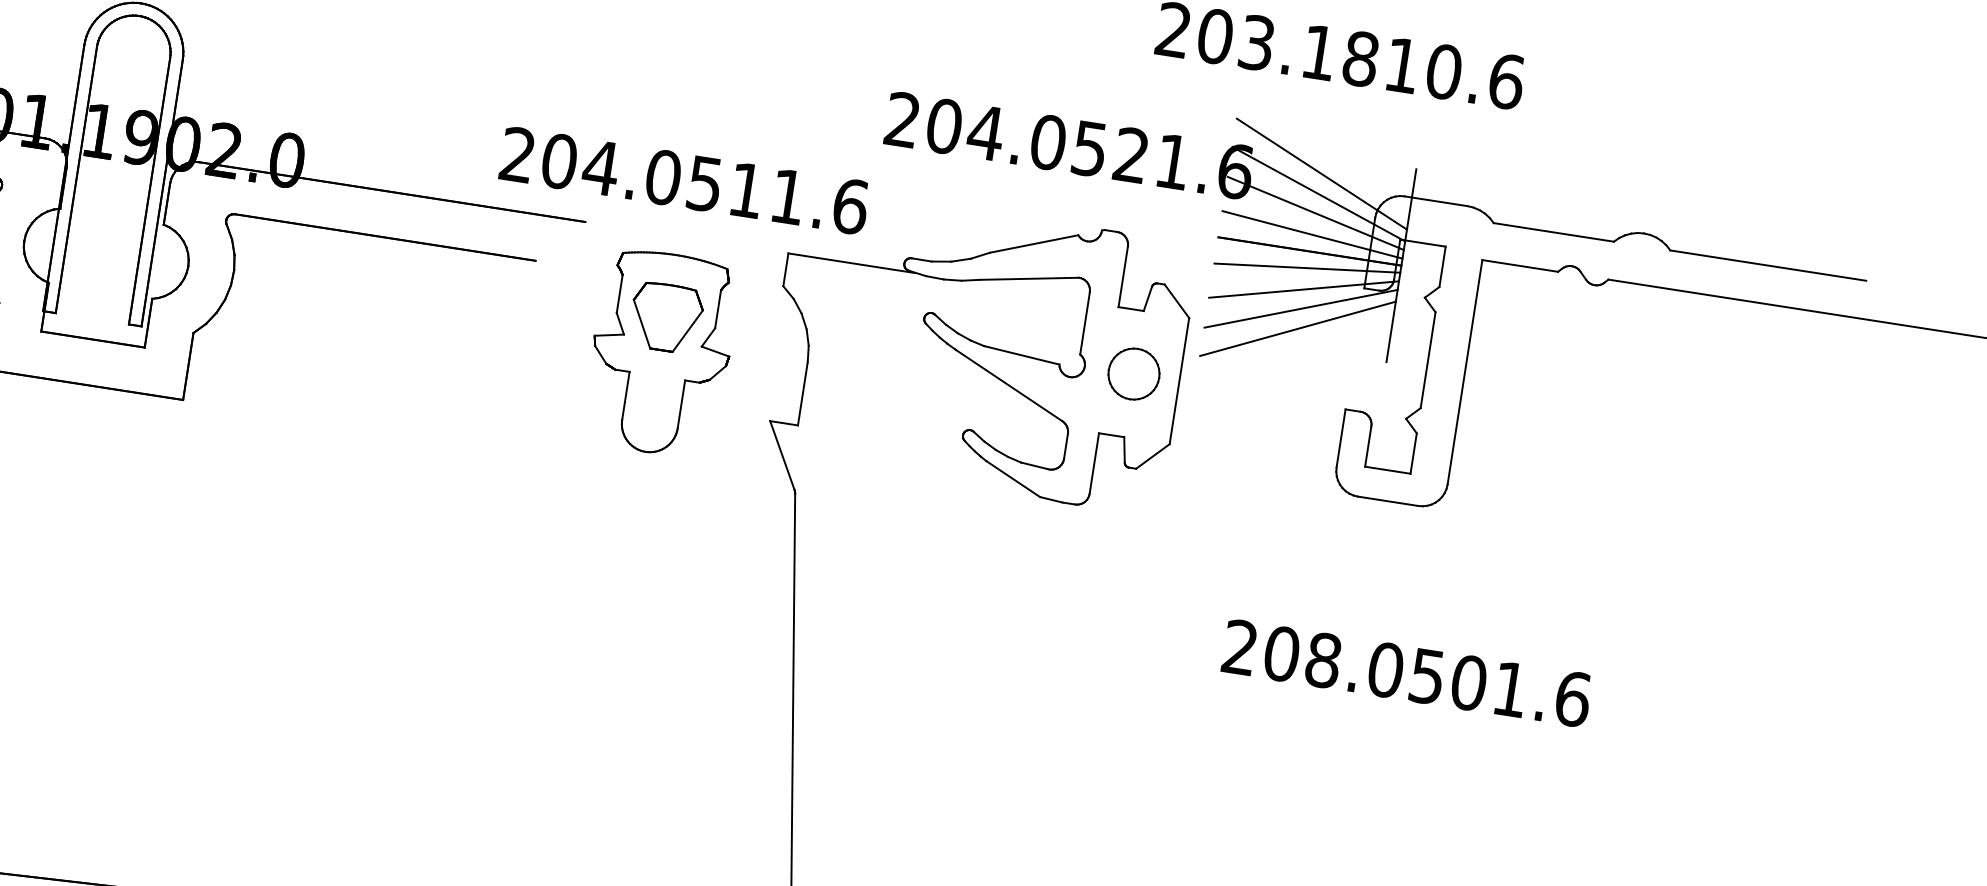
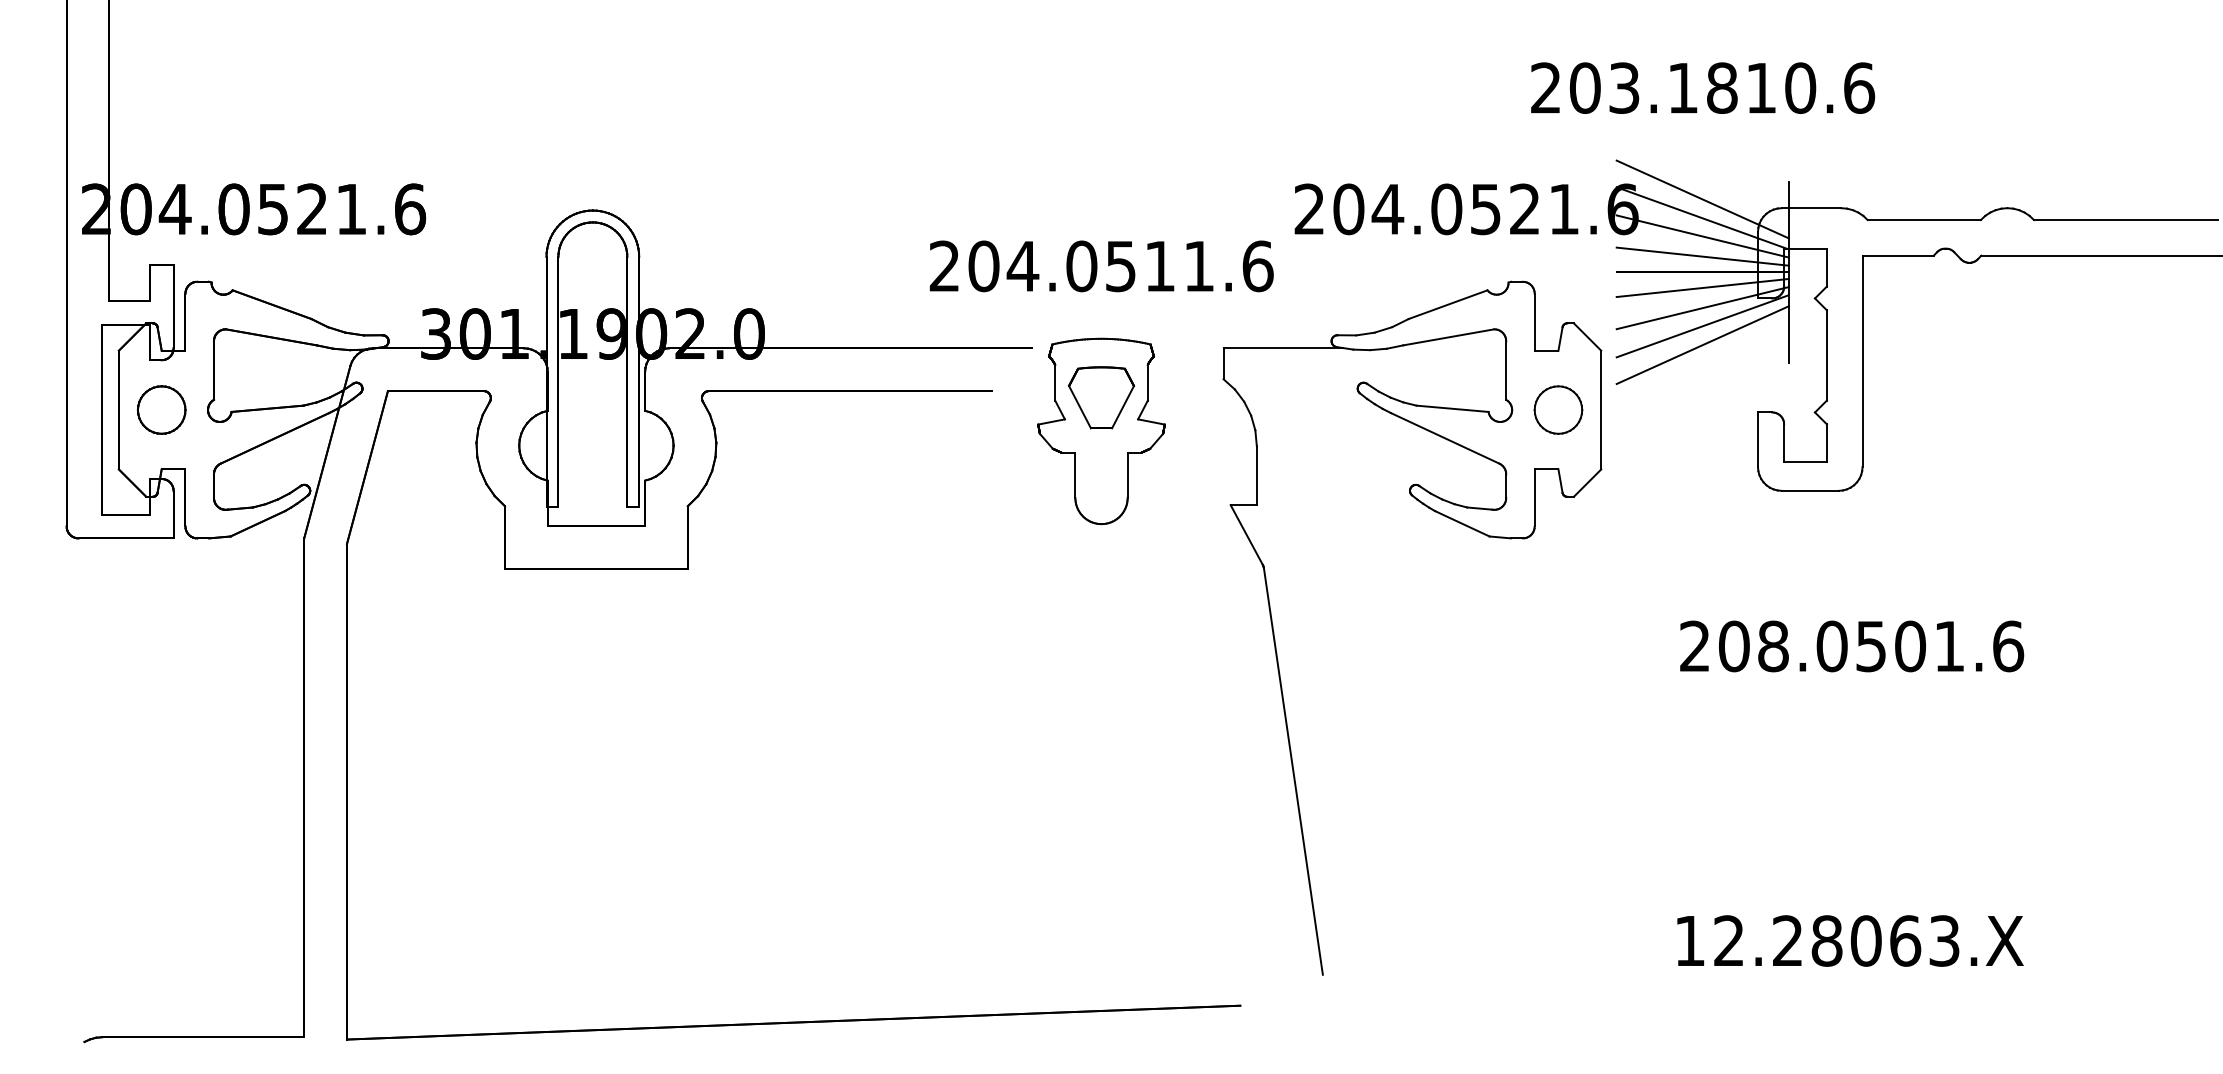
text: (684, 180) -> (1101, 266), moved
part: (660, 353) -> (1101, 431), moved

